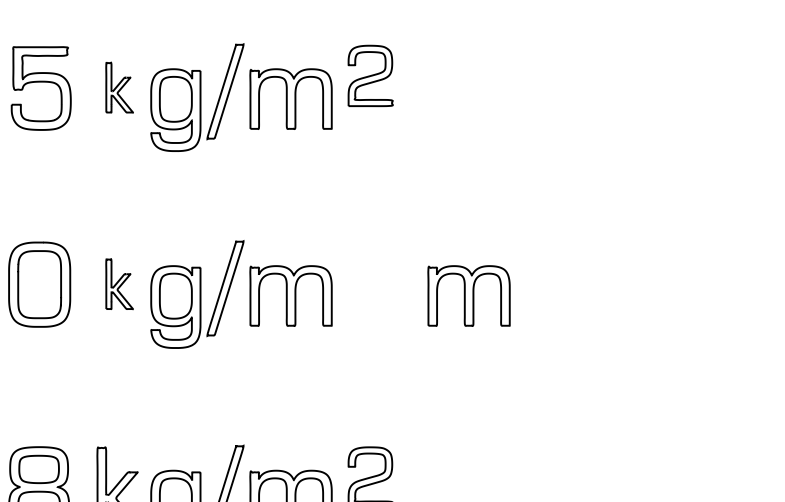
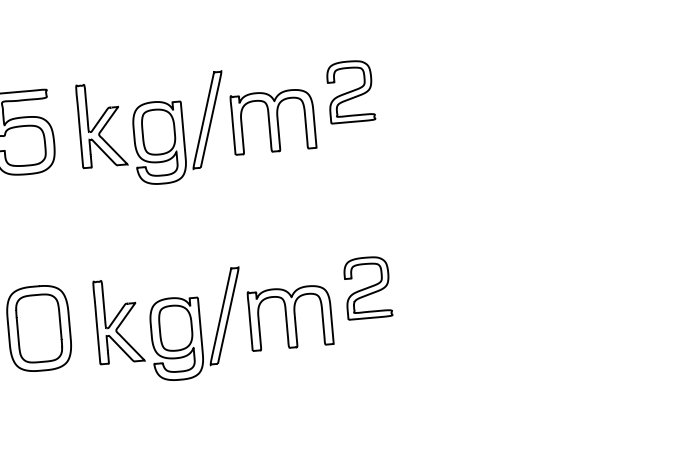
part: (119, 87) -> (101, 125), size x1.67
part: (370, 272) -> (367, 287), added
part: (119, 283) -> (118, 320), size x1.67
part: (468, 295) -> (467, 301), removed

